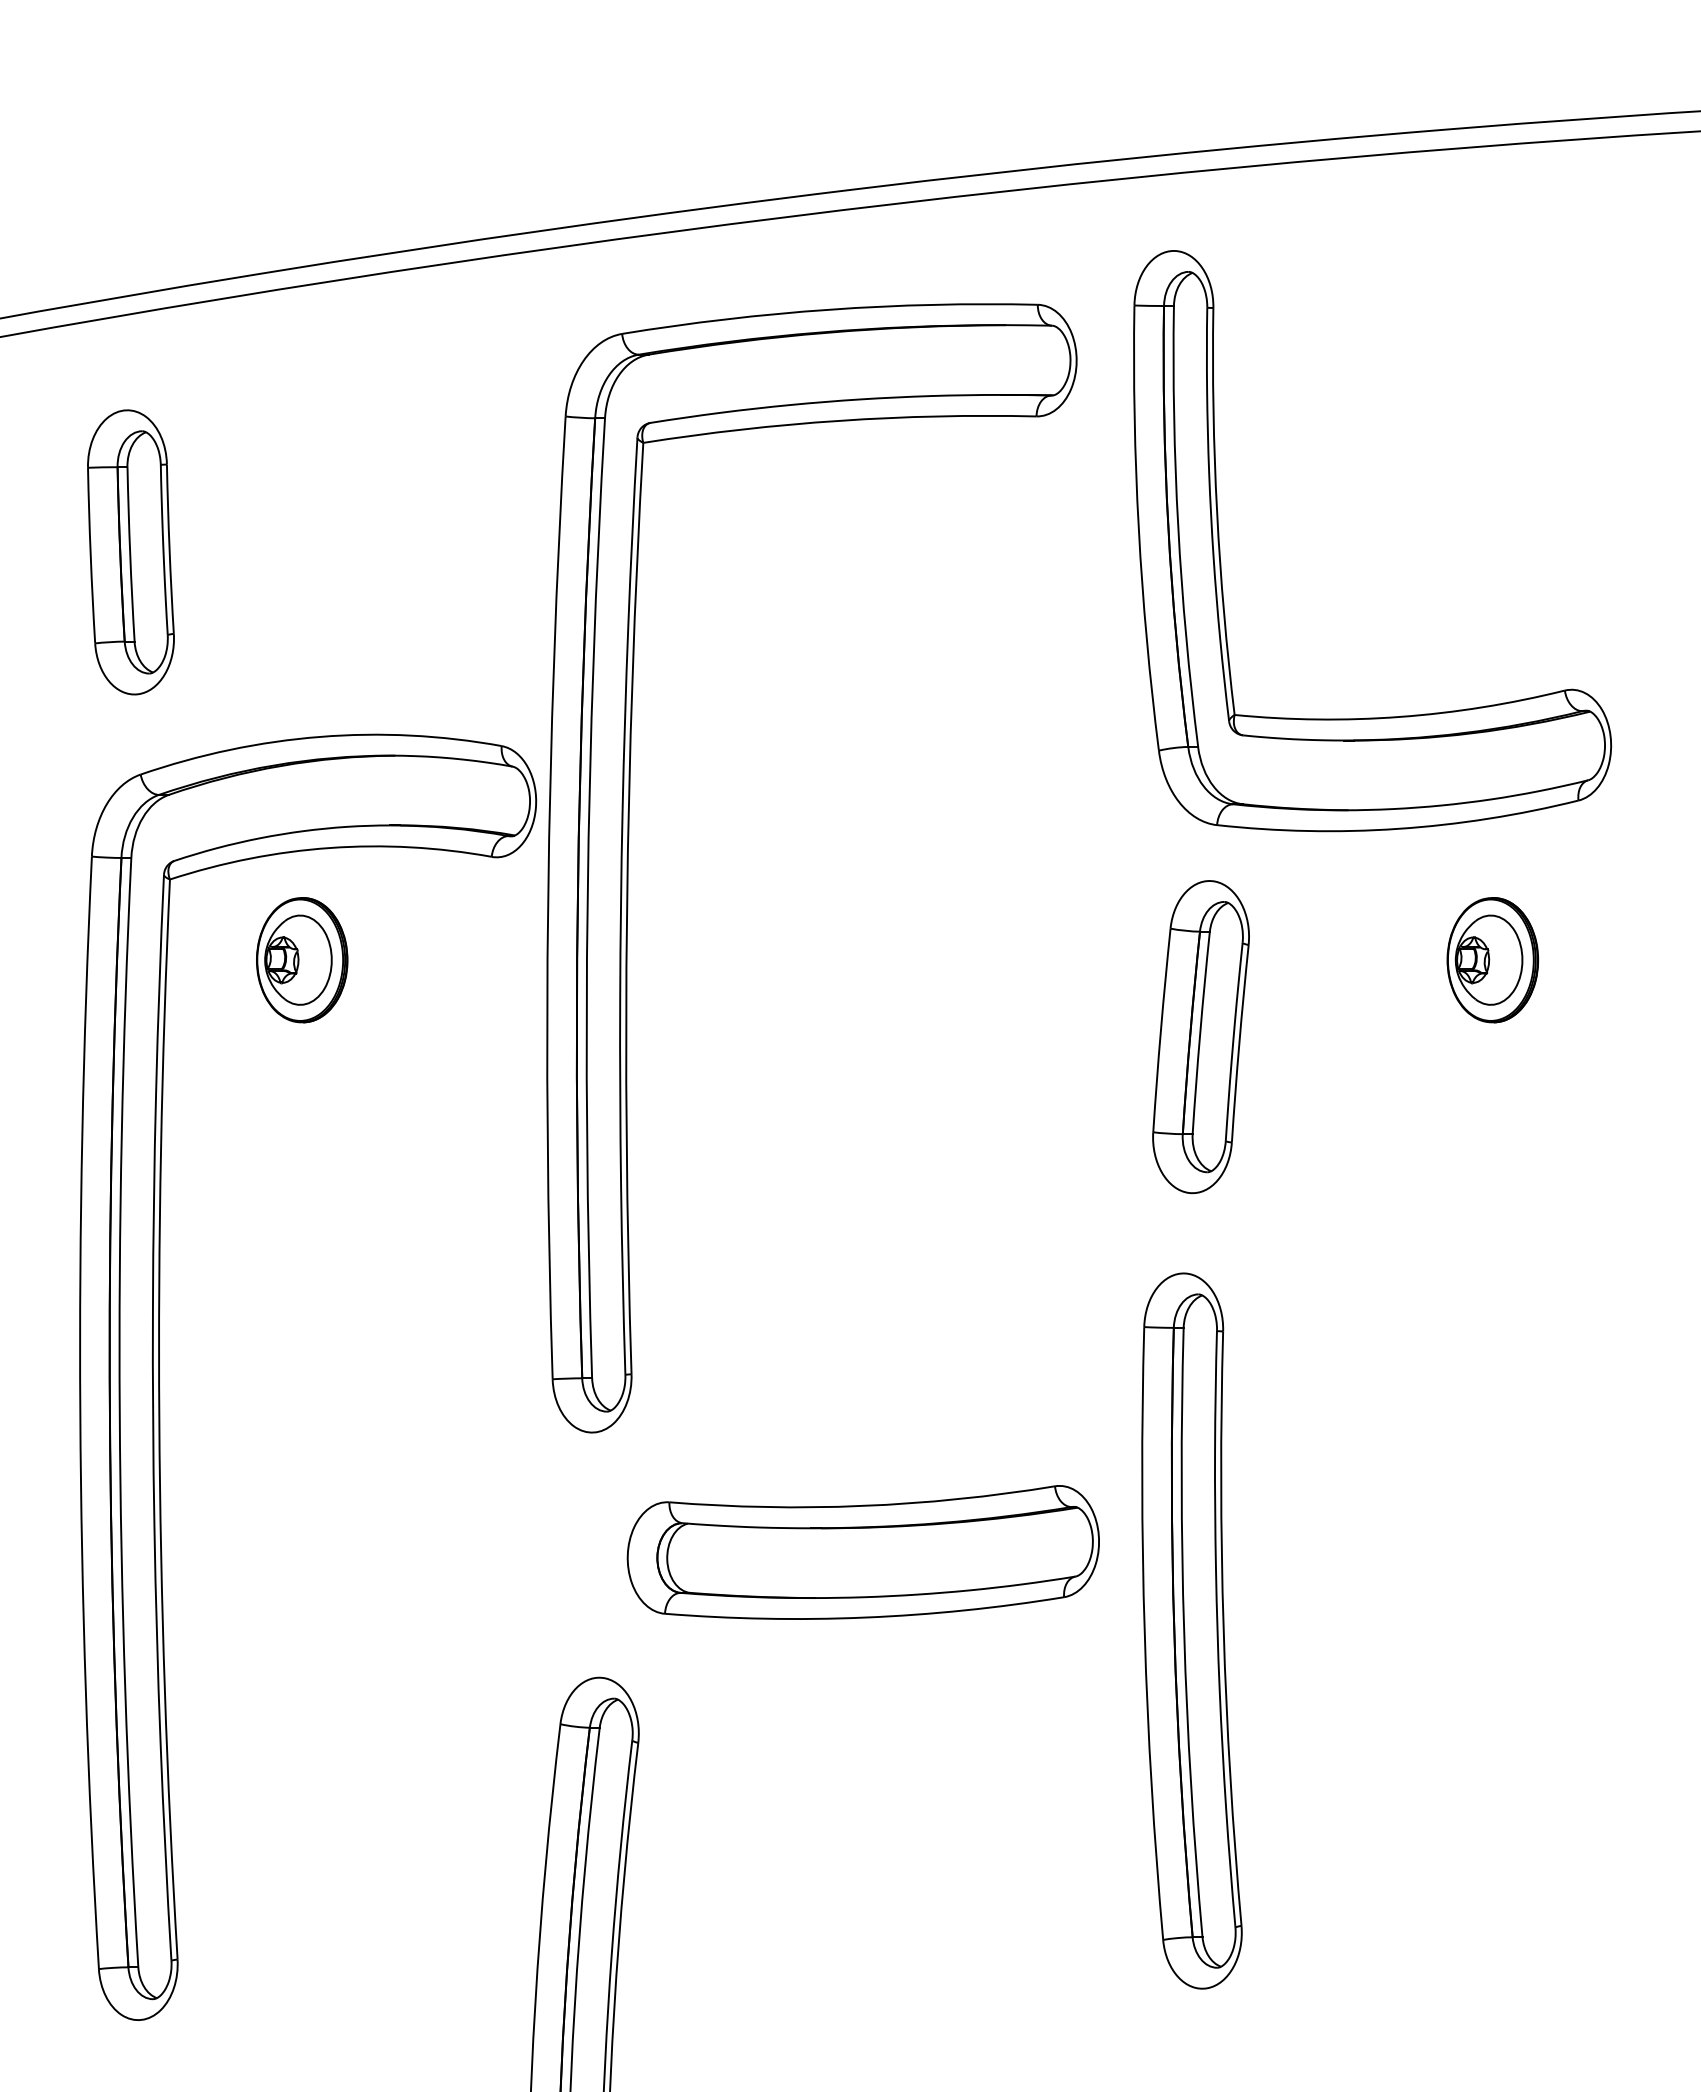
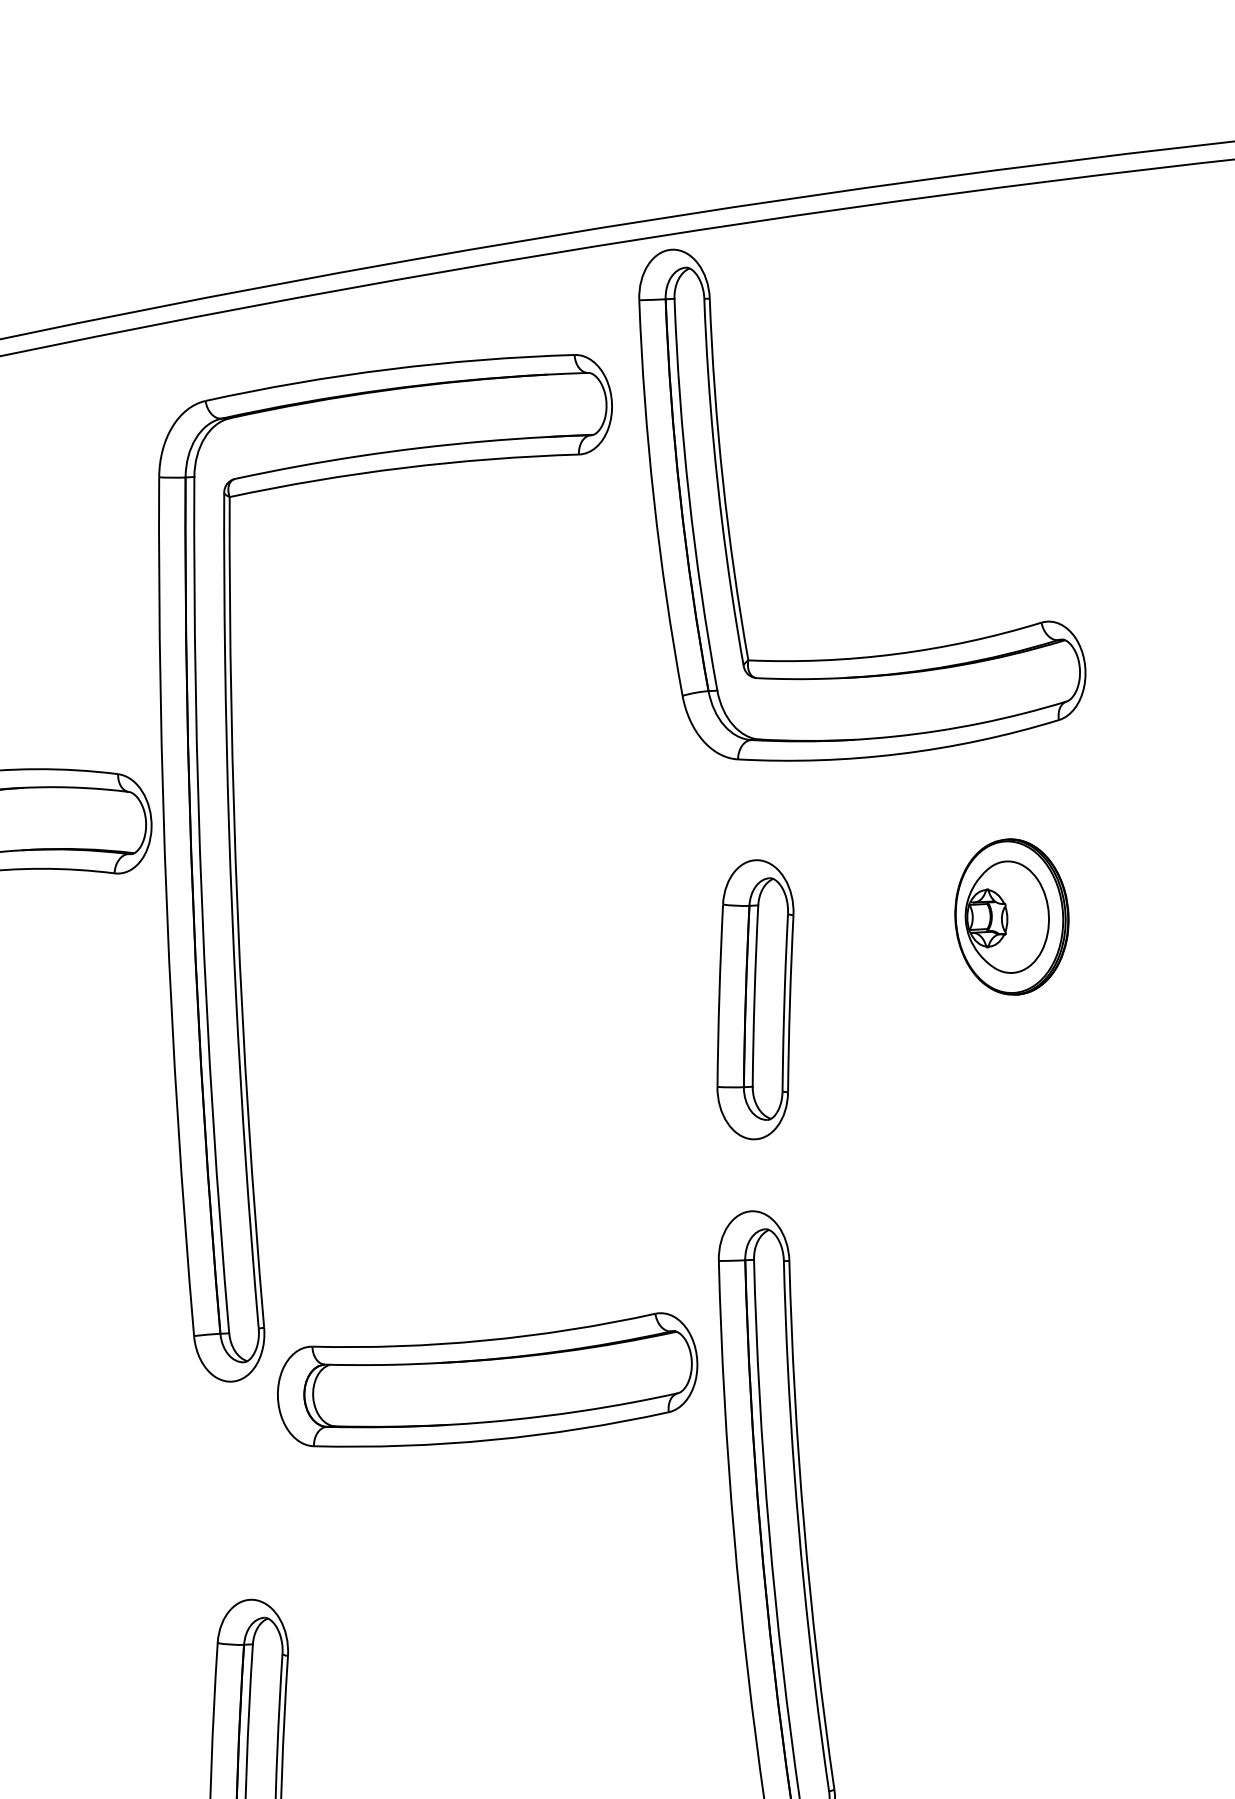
part: (1220, 547) -> (727, 511), moved
part: (1492, 960) -> (1011, 917), size x1.4
part: (862, 1552) -> (486, 1382), moved

